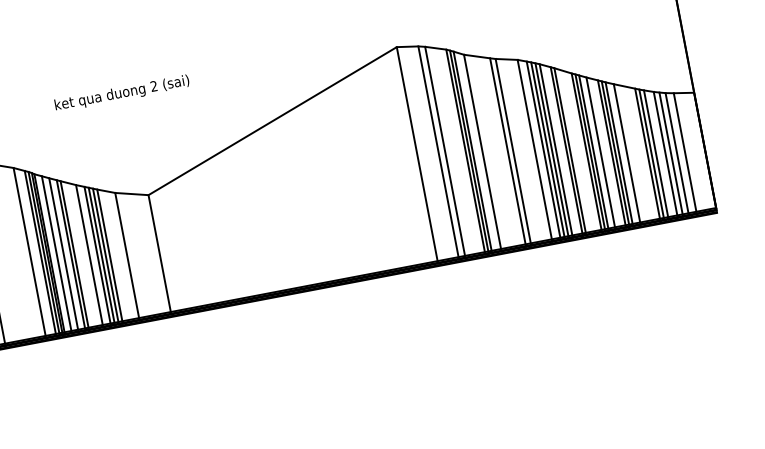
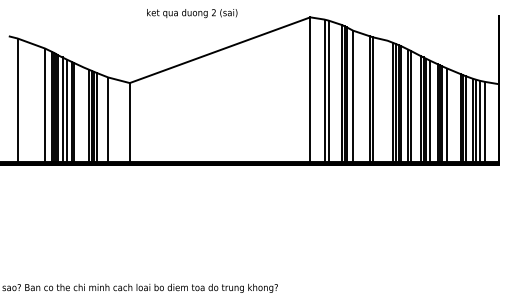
text: (122, 93) -> (192, 13), moved
line: (534, 149) -> (387, 101), removed
line: (88, 254) -> (83, 114), removed

